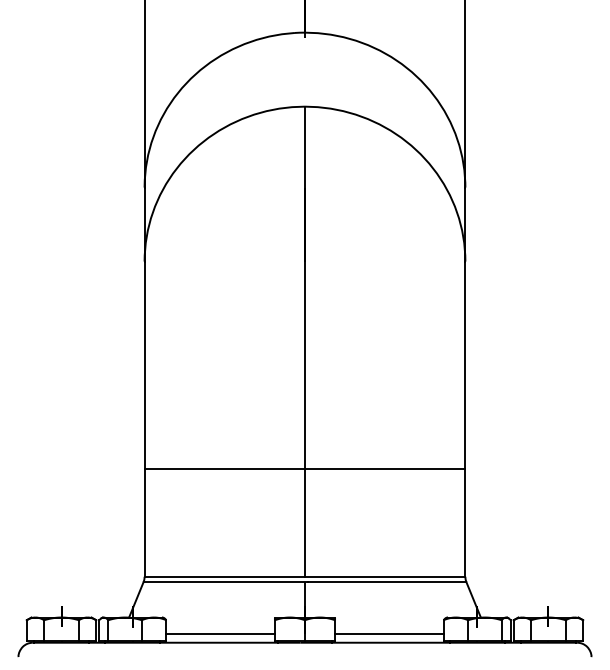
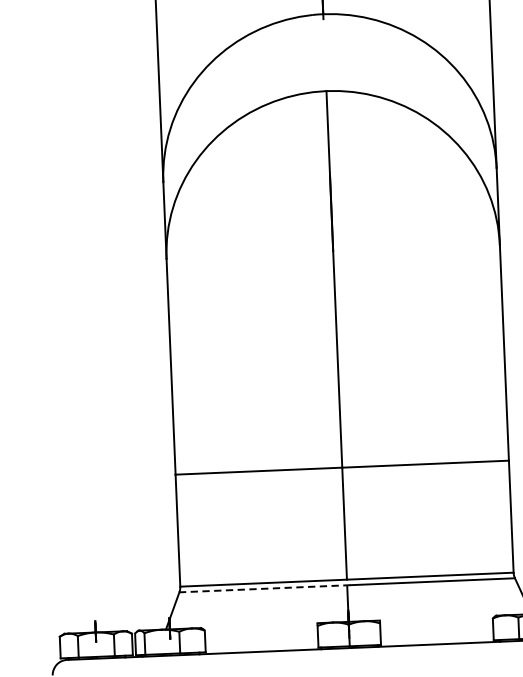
line: (225, 582) -> (264, 588), solid -> dashed
line: (220, 633) -> (261, 642), removed
line: (389, 633) -> (437, 634), removed

